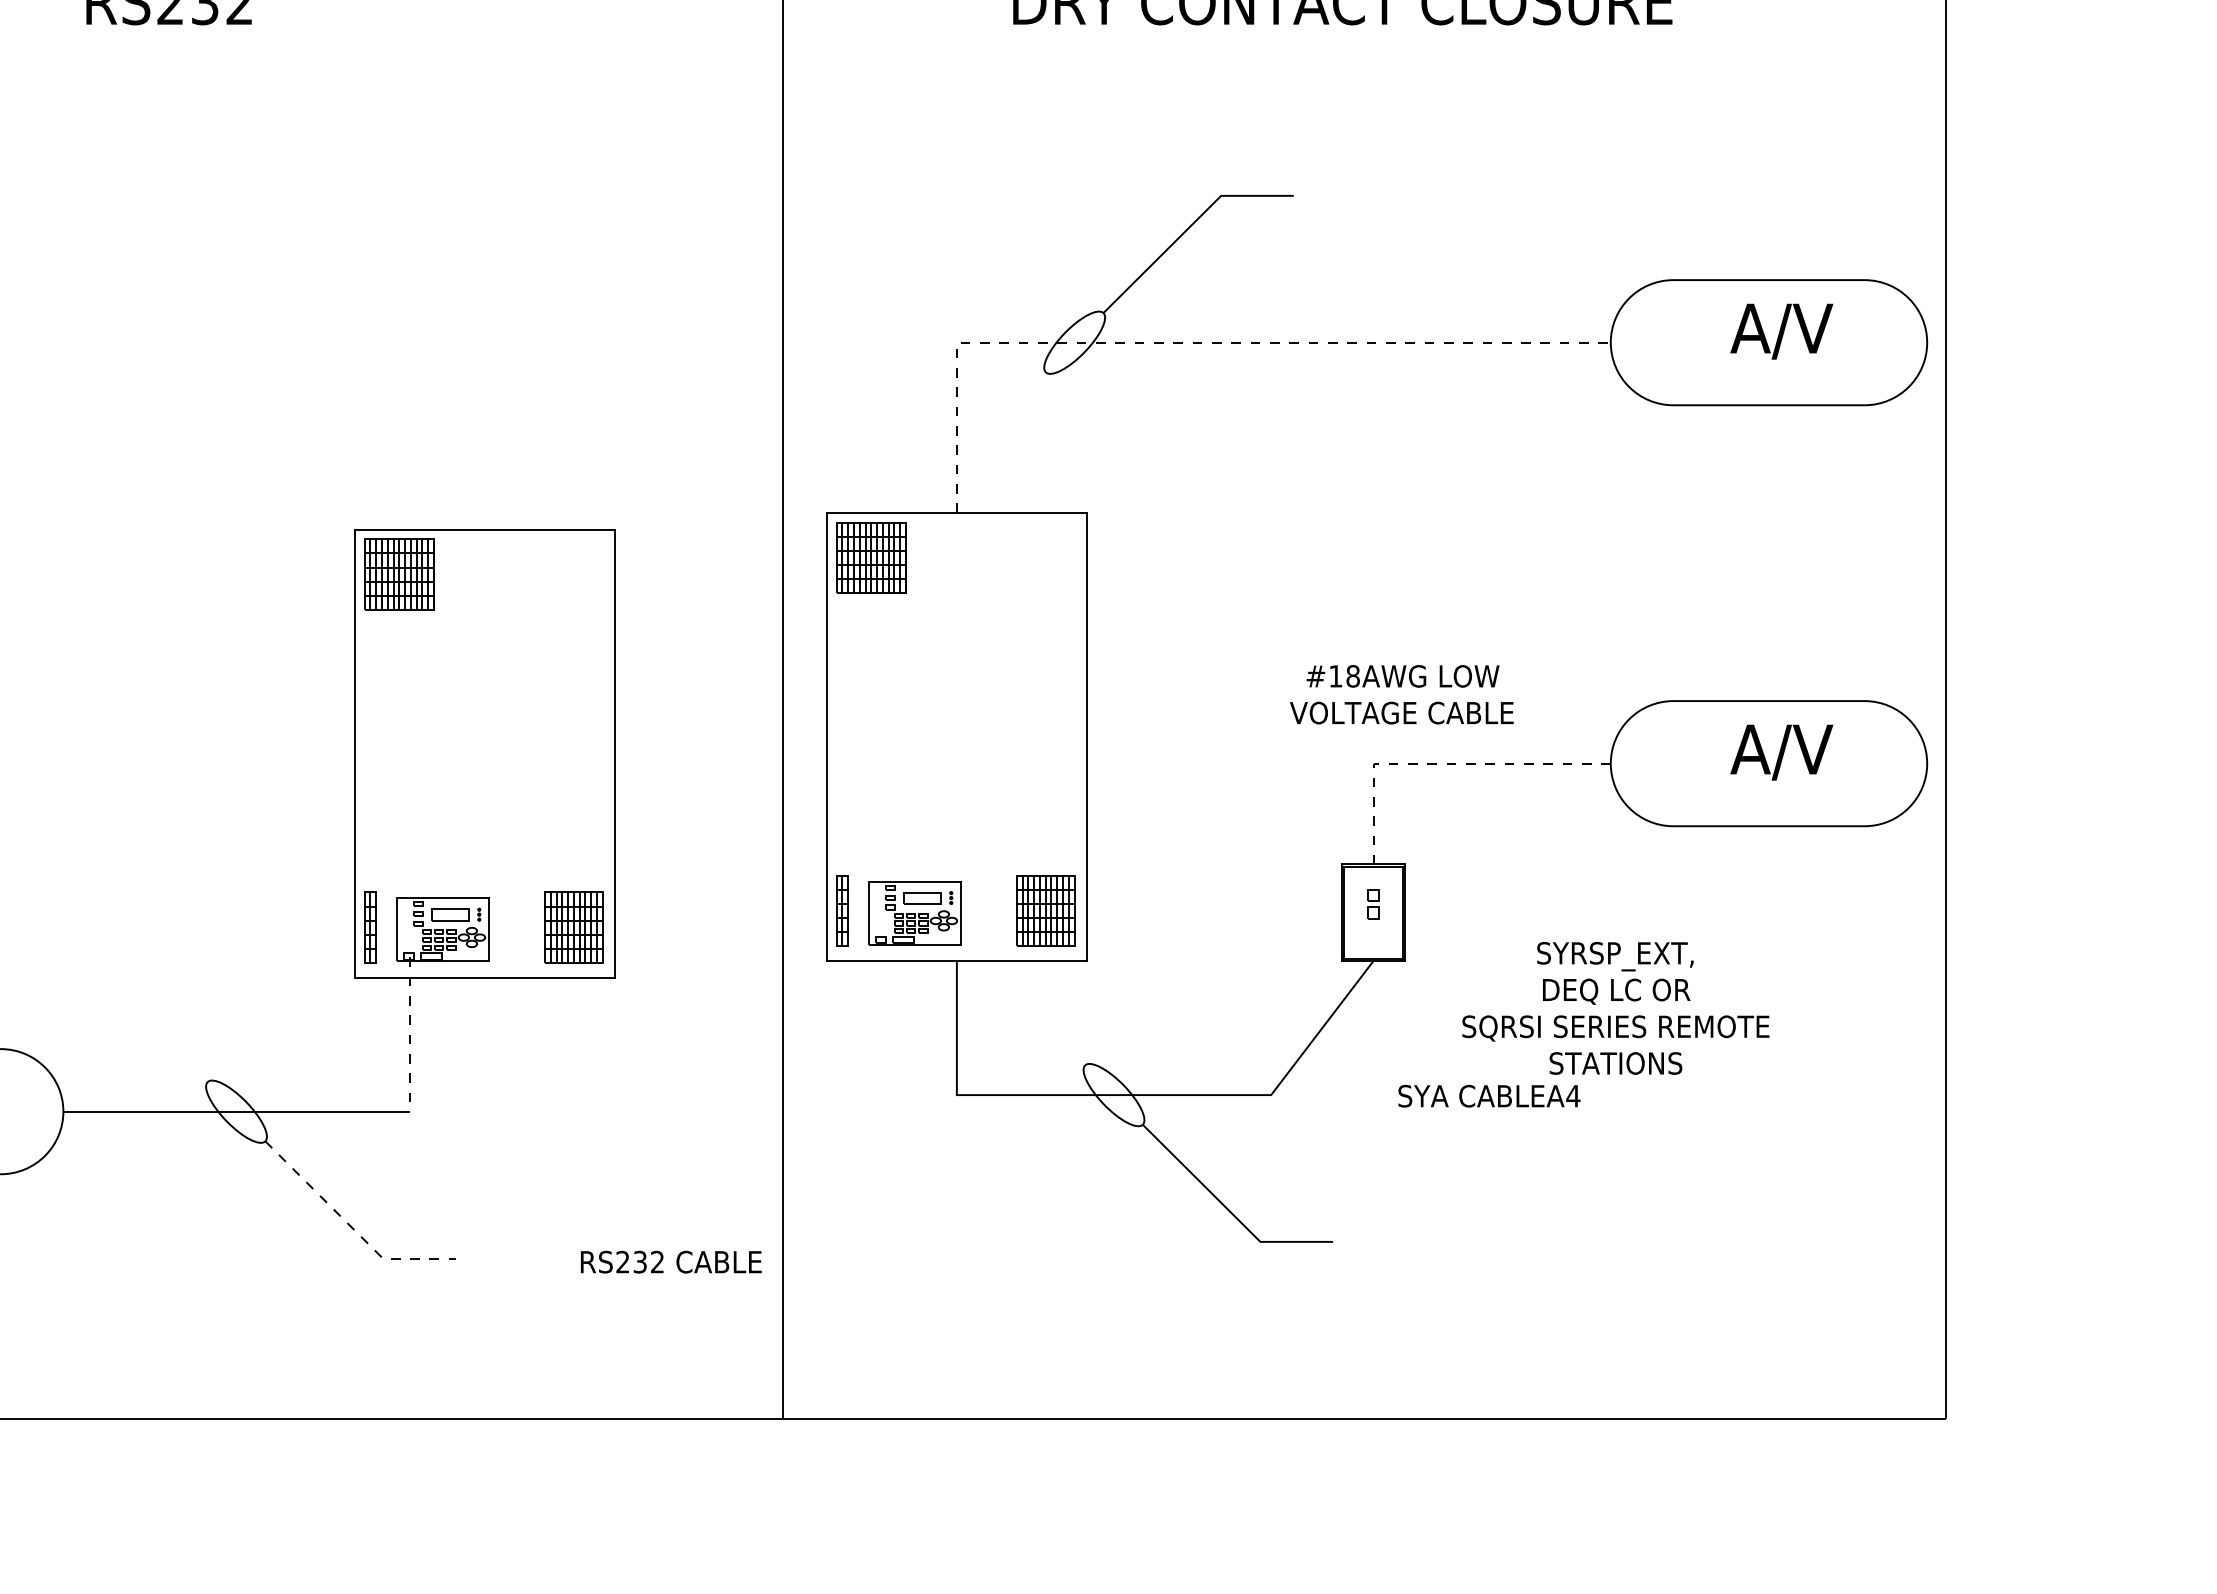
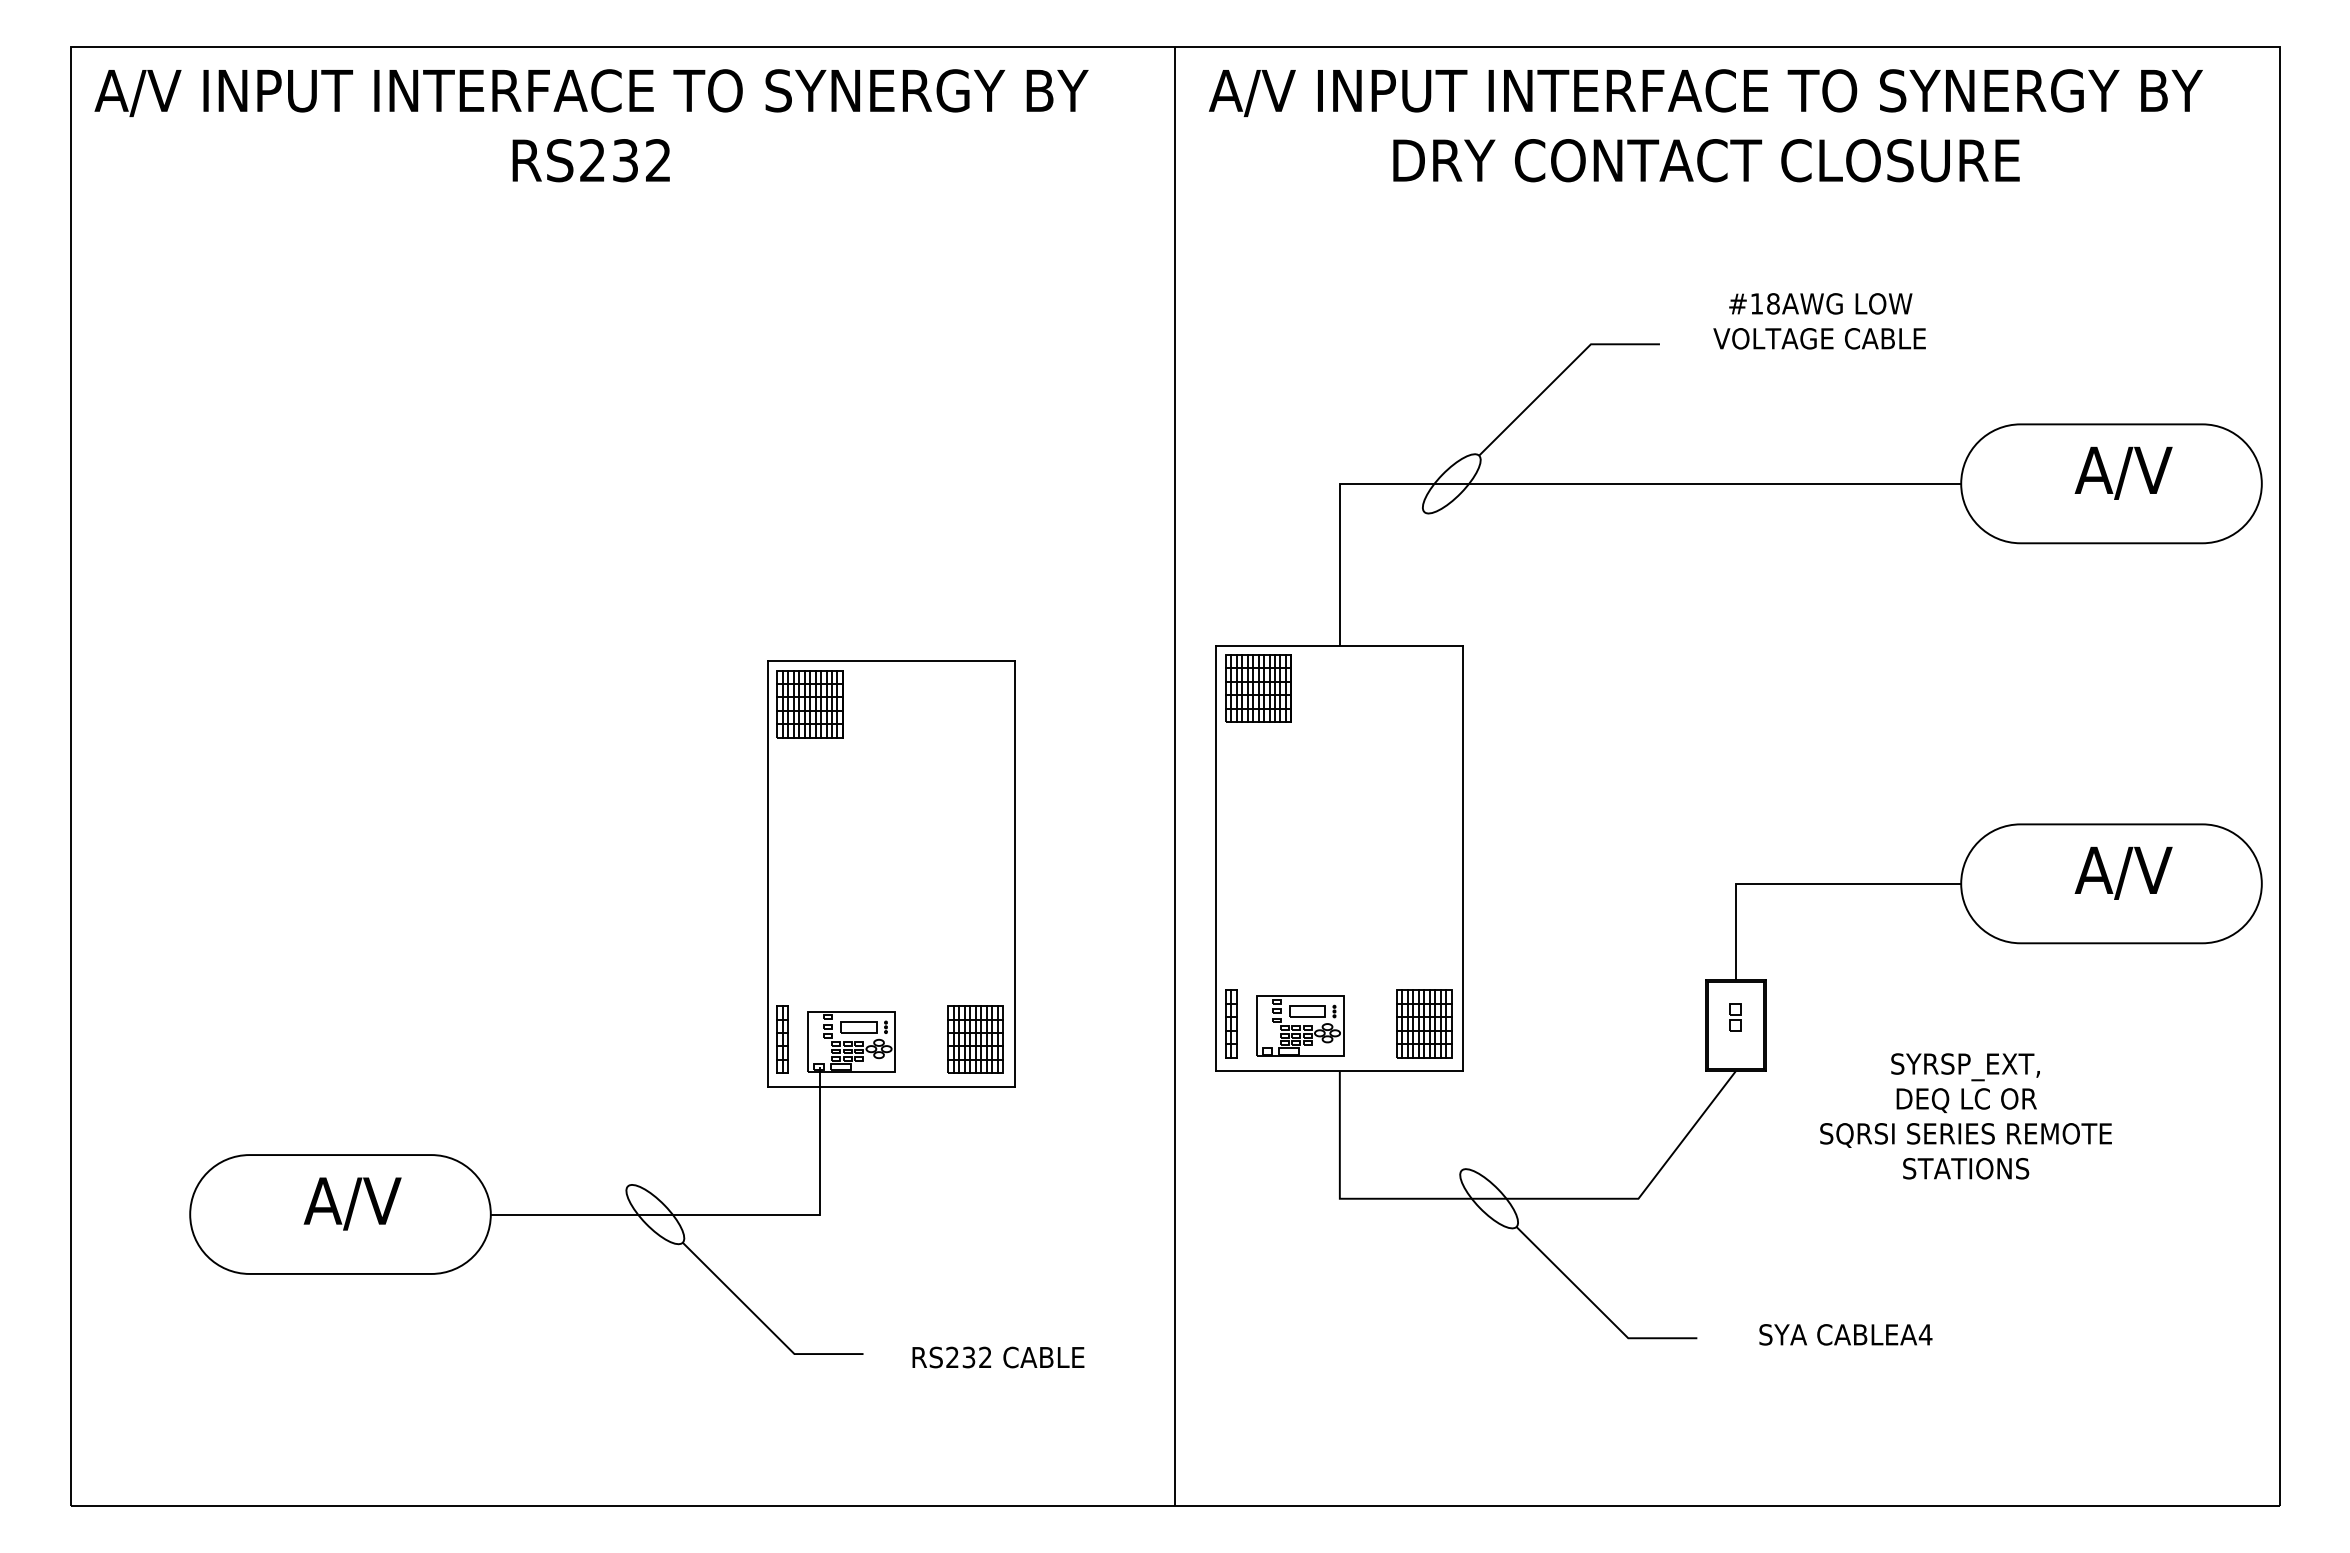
line: (1198, 342) -> (1569, 483), dashed -> solid
text: (1401, 694) -> (1819, 321), moved
line: (1440, 763) -> (1799, 883), dashed -> solid
line: (409, 1034) -> (819, 1141), dashed -> solid
text: (1489, 1095) -> (1845, 1334), moved
line: (351, 1226) -> (764, 1323), dashed -> solid
text: (671, 1262) -> (998, 1357), moved

